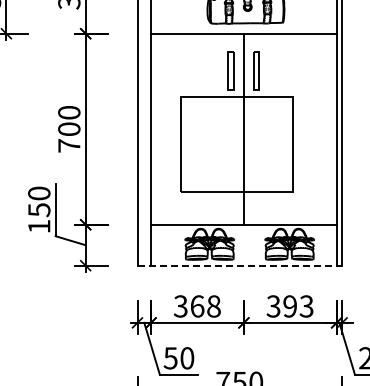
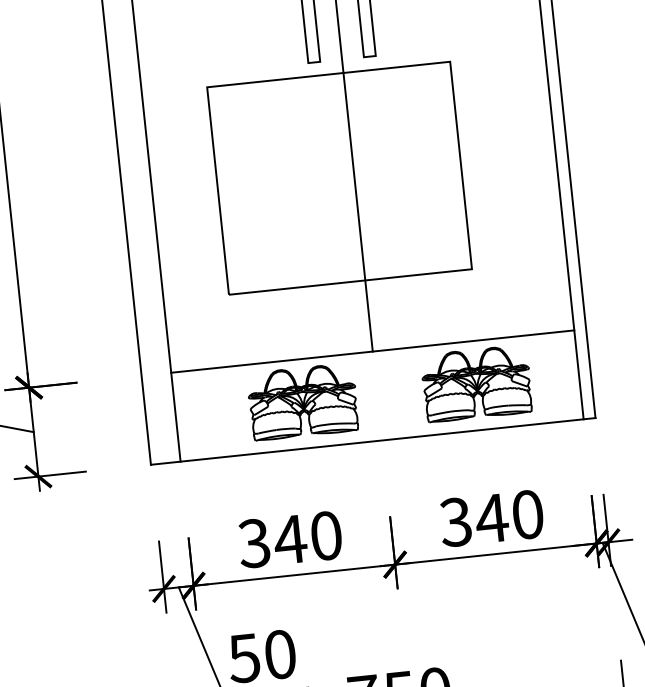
line: (240, 265) -> (374, 440), dashed -> solid
text: (204, 306) -> (305, 538), 368 -> 340
text: (297, 306) -> (507, 516), 393 -> 340

